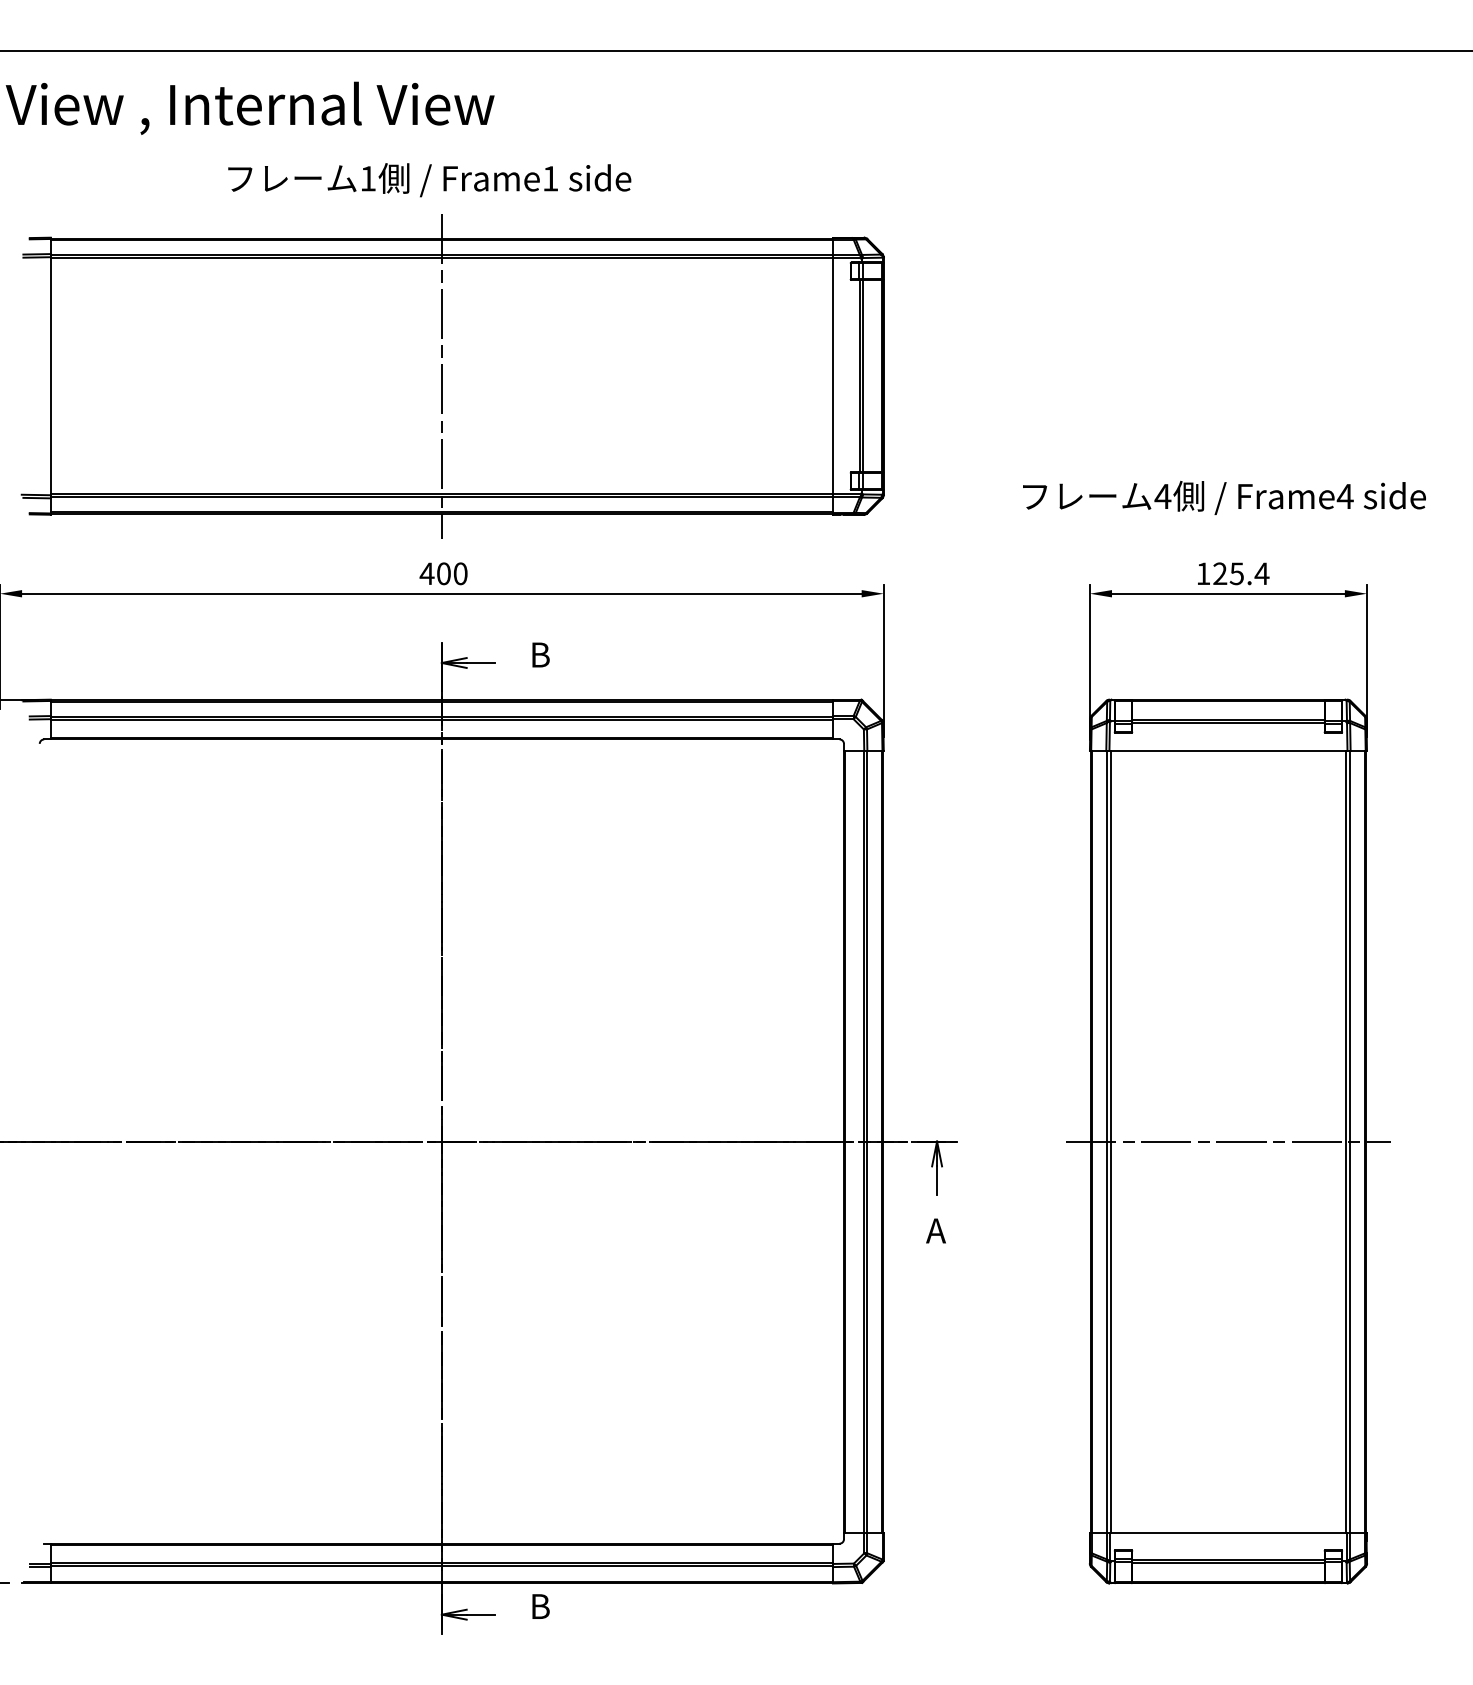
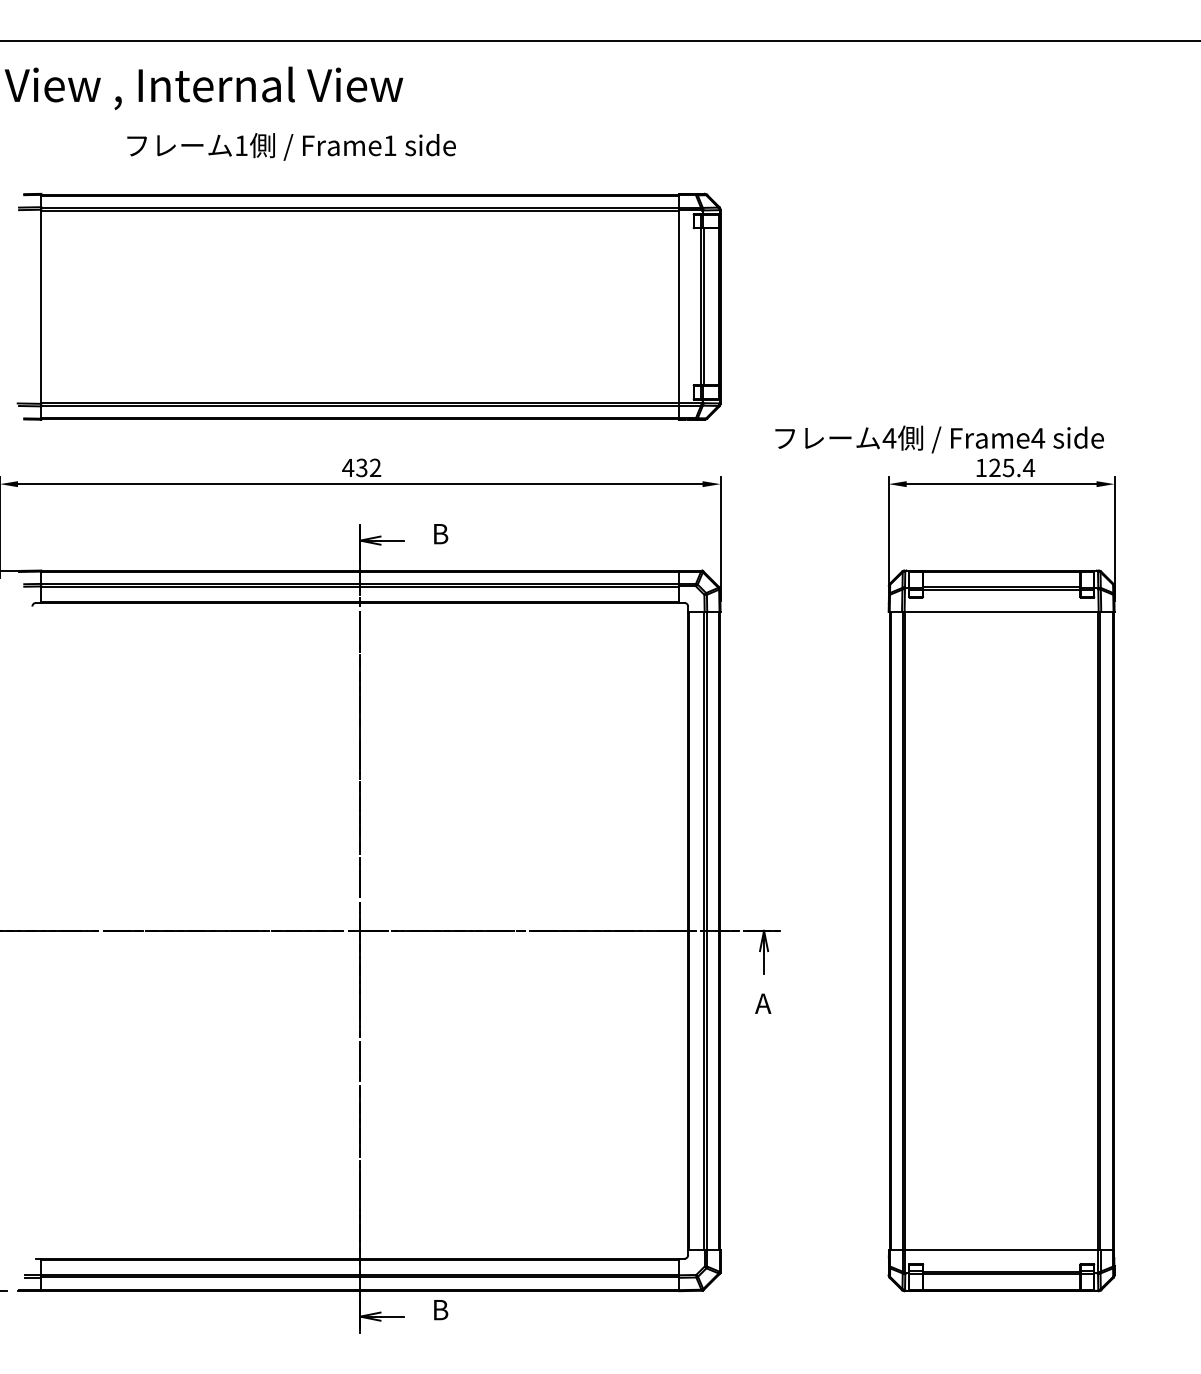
text: (429, 180) -> (291, 147), moved
line: (441, 375) -> (359, 306), removed
text: (1224, 497) -> (939, 439), moved
text: (451, 573) -> (368, 467), 400 -> 432
line: (1228, 1141) -> (1001, 930), removed

